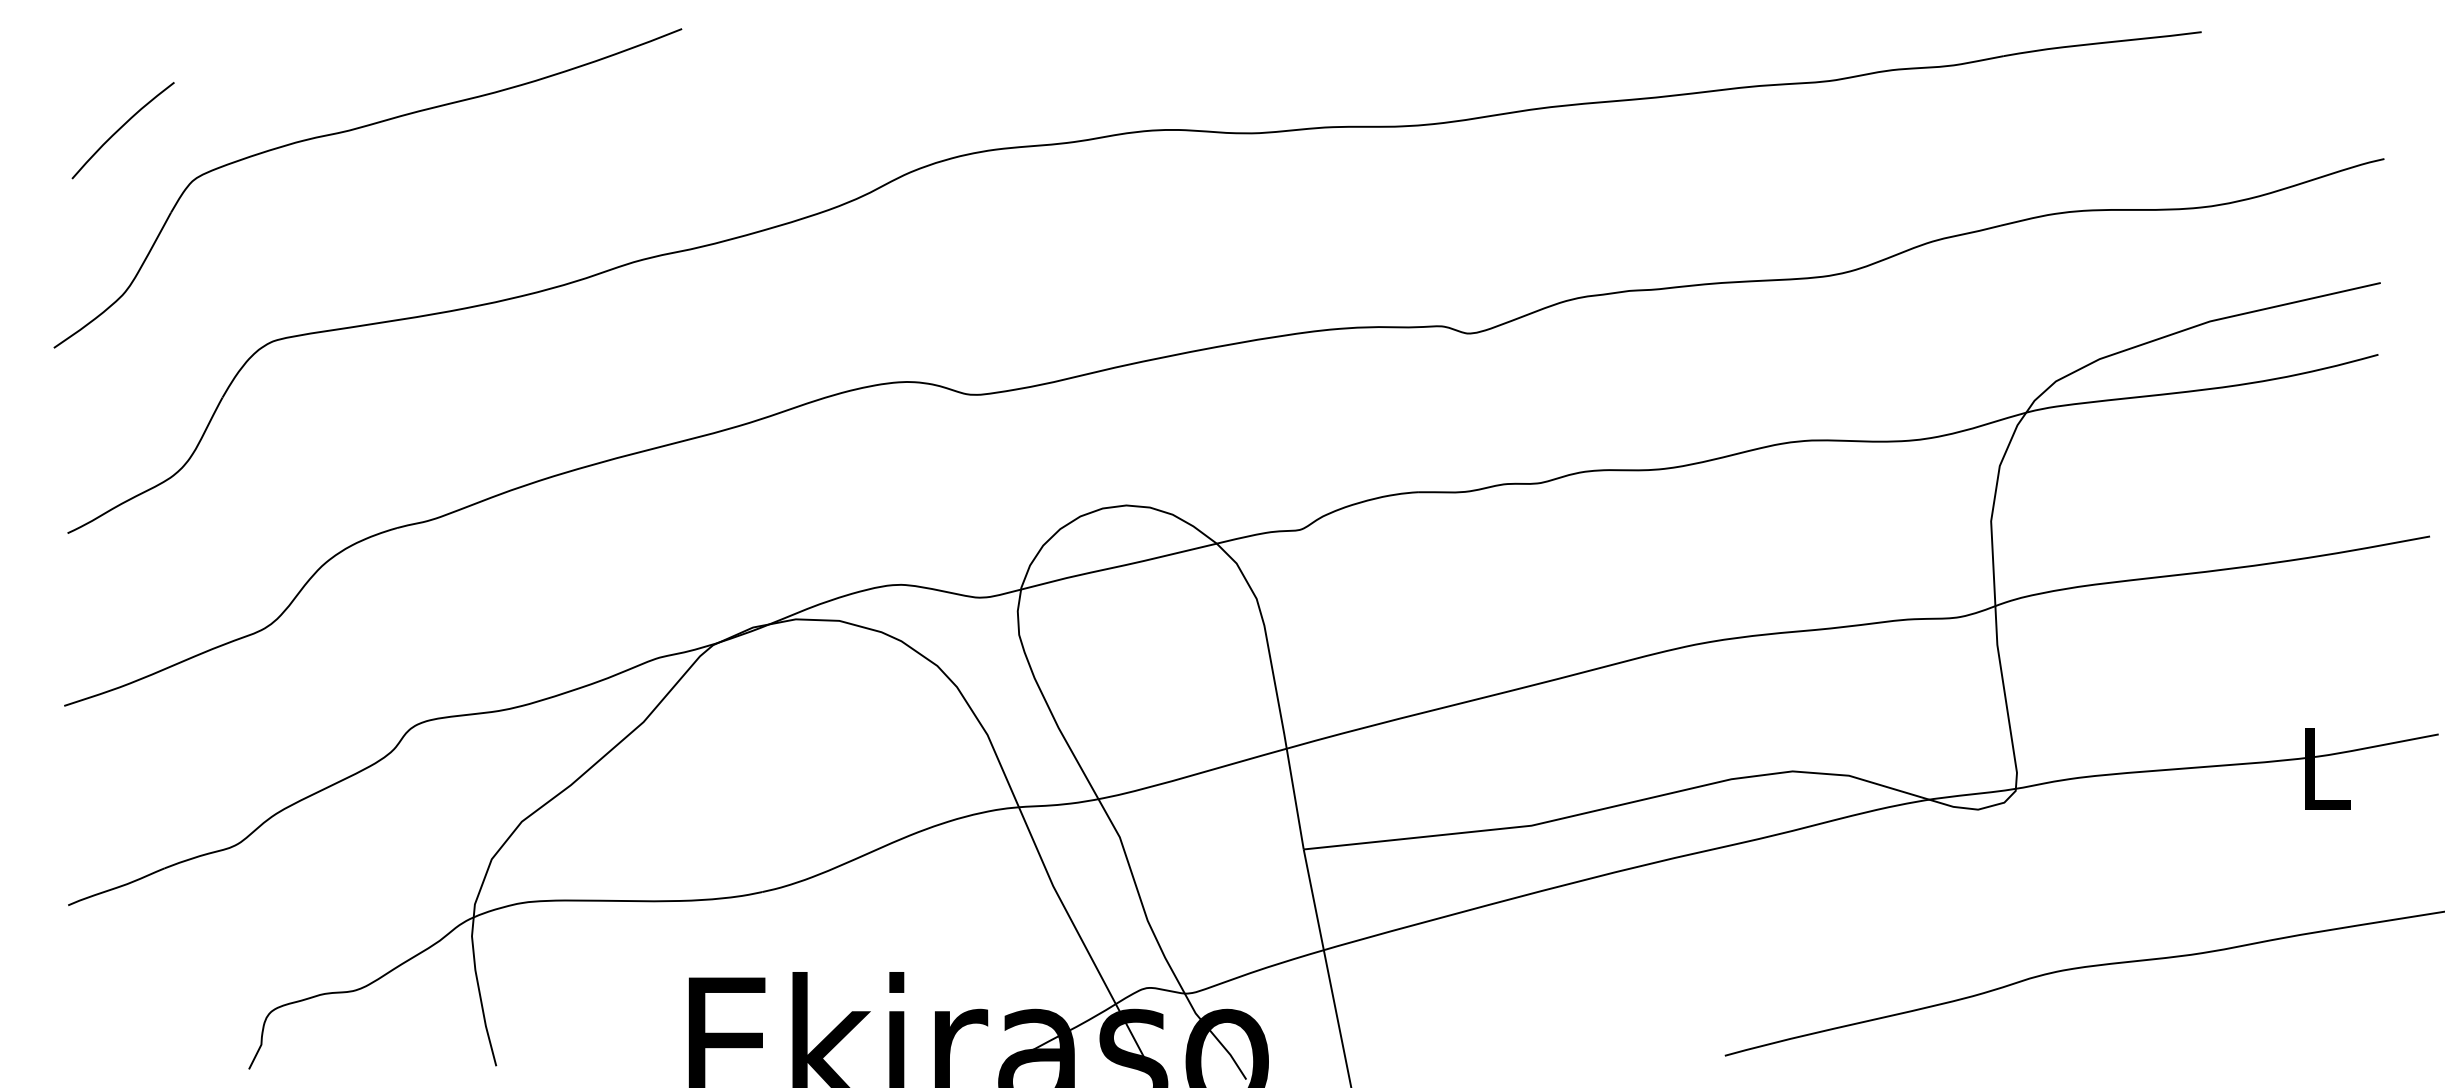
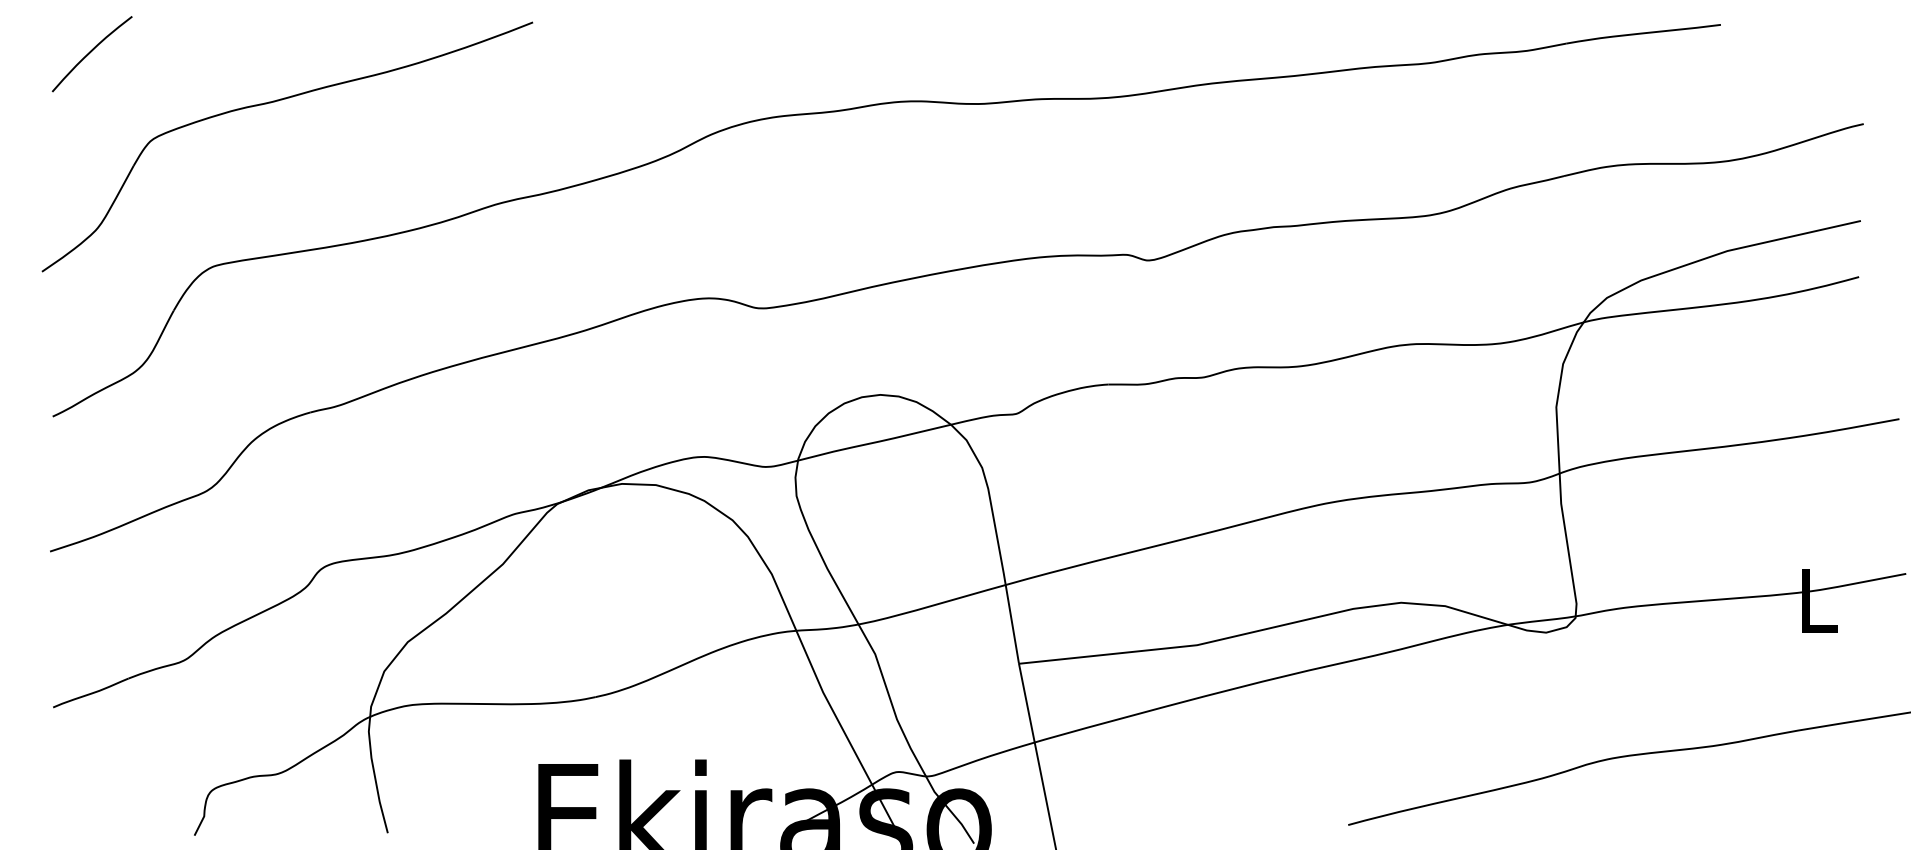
curve: (121, 128) -> (90, 52), moved

